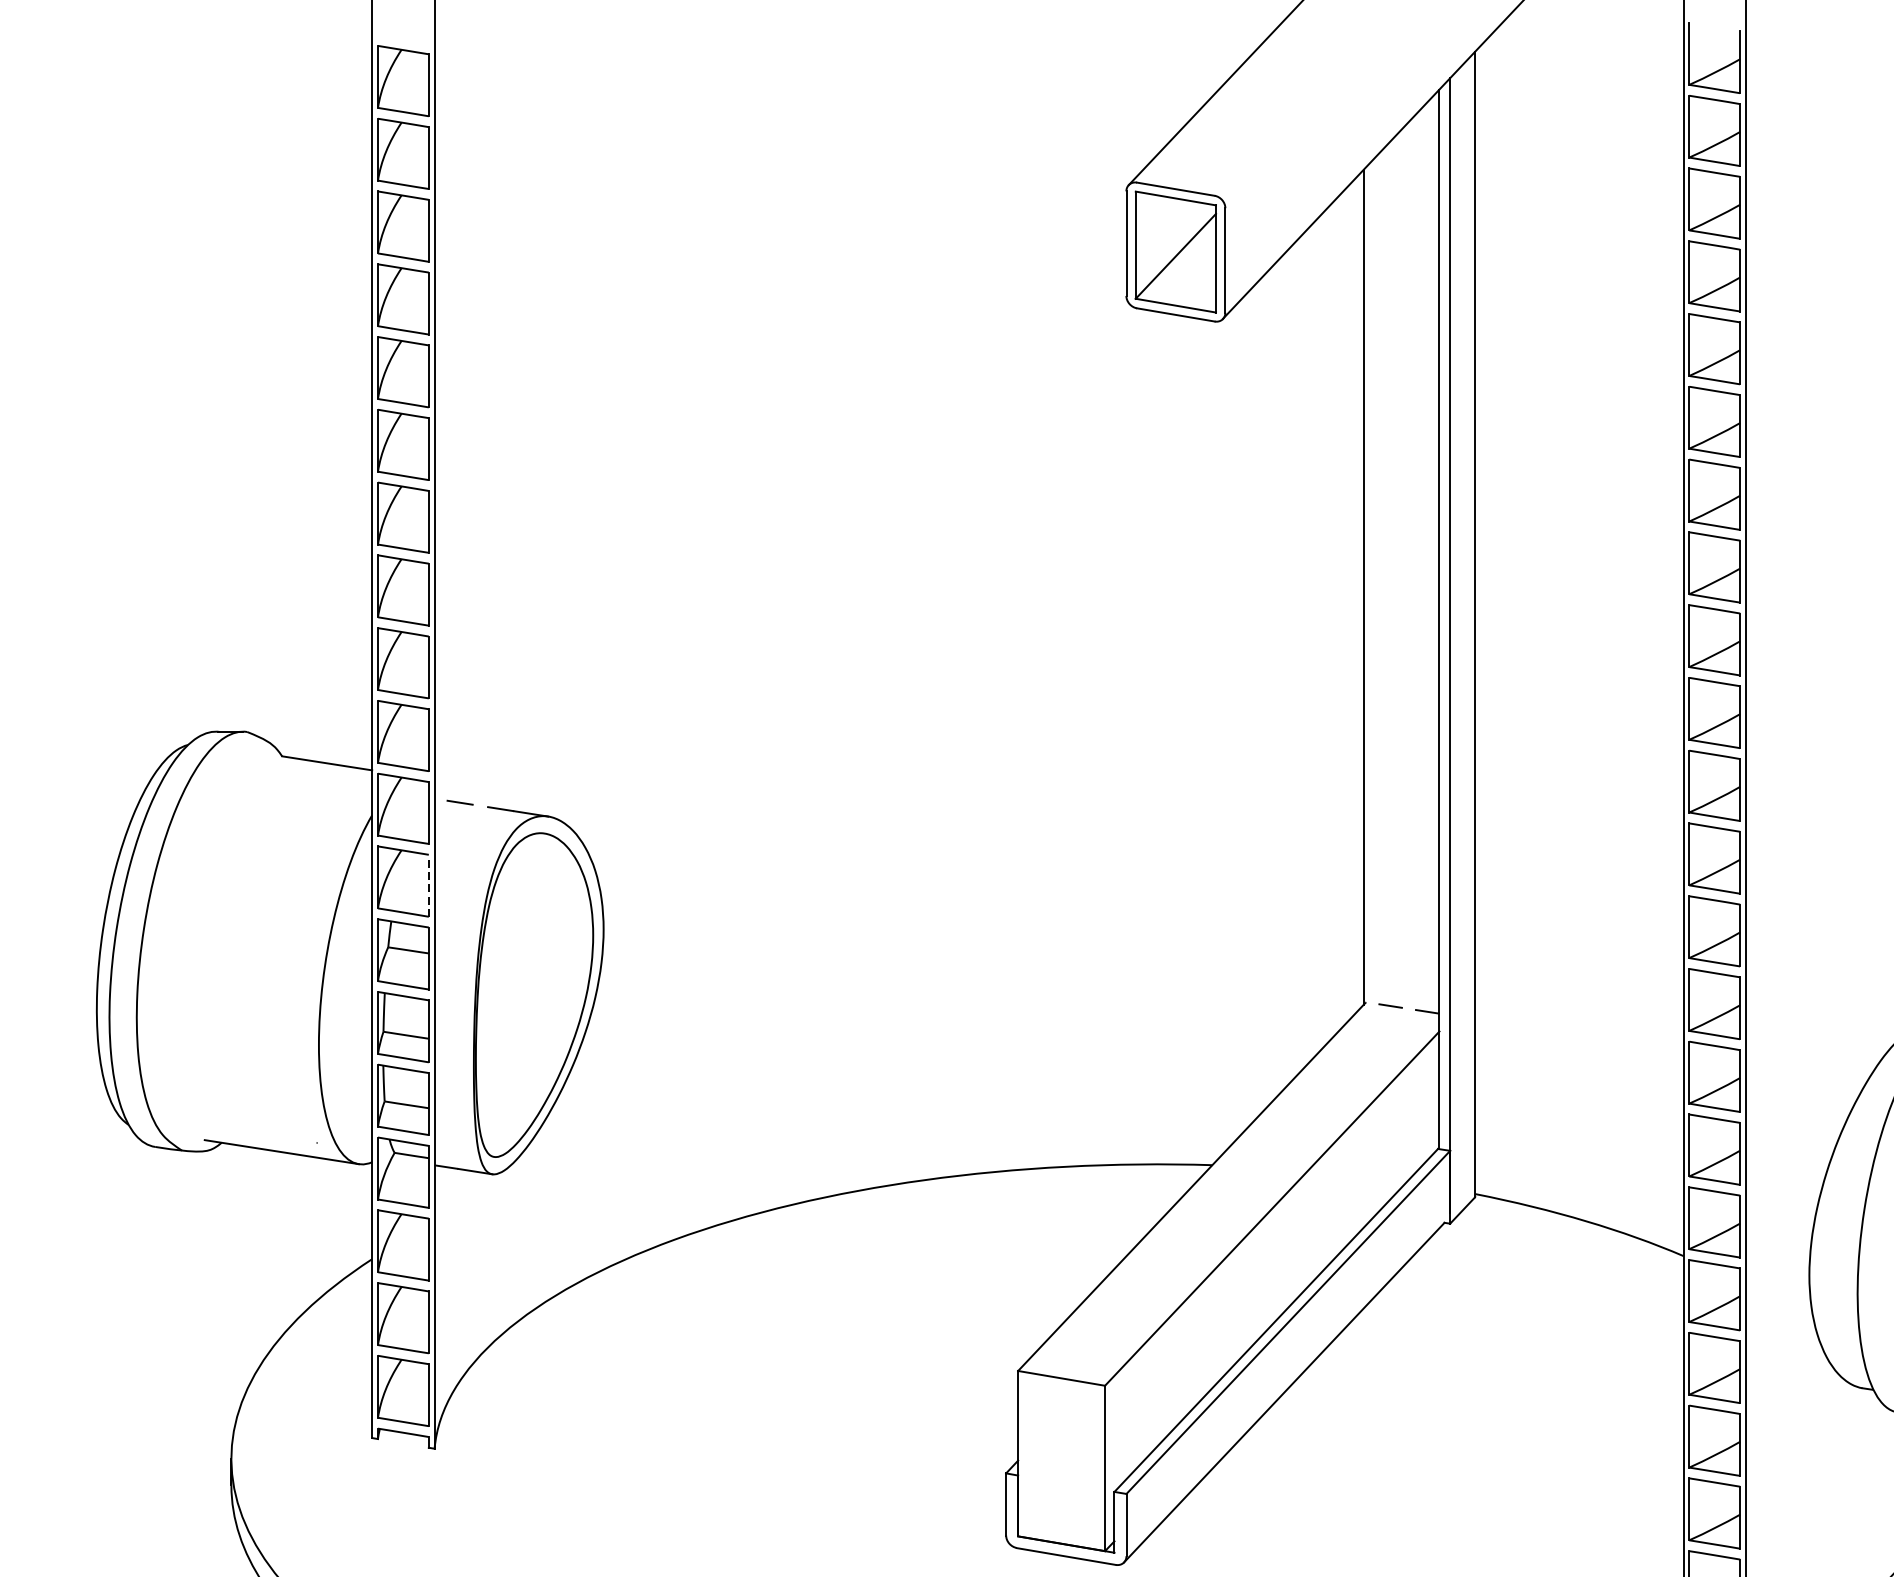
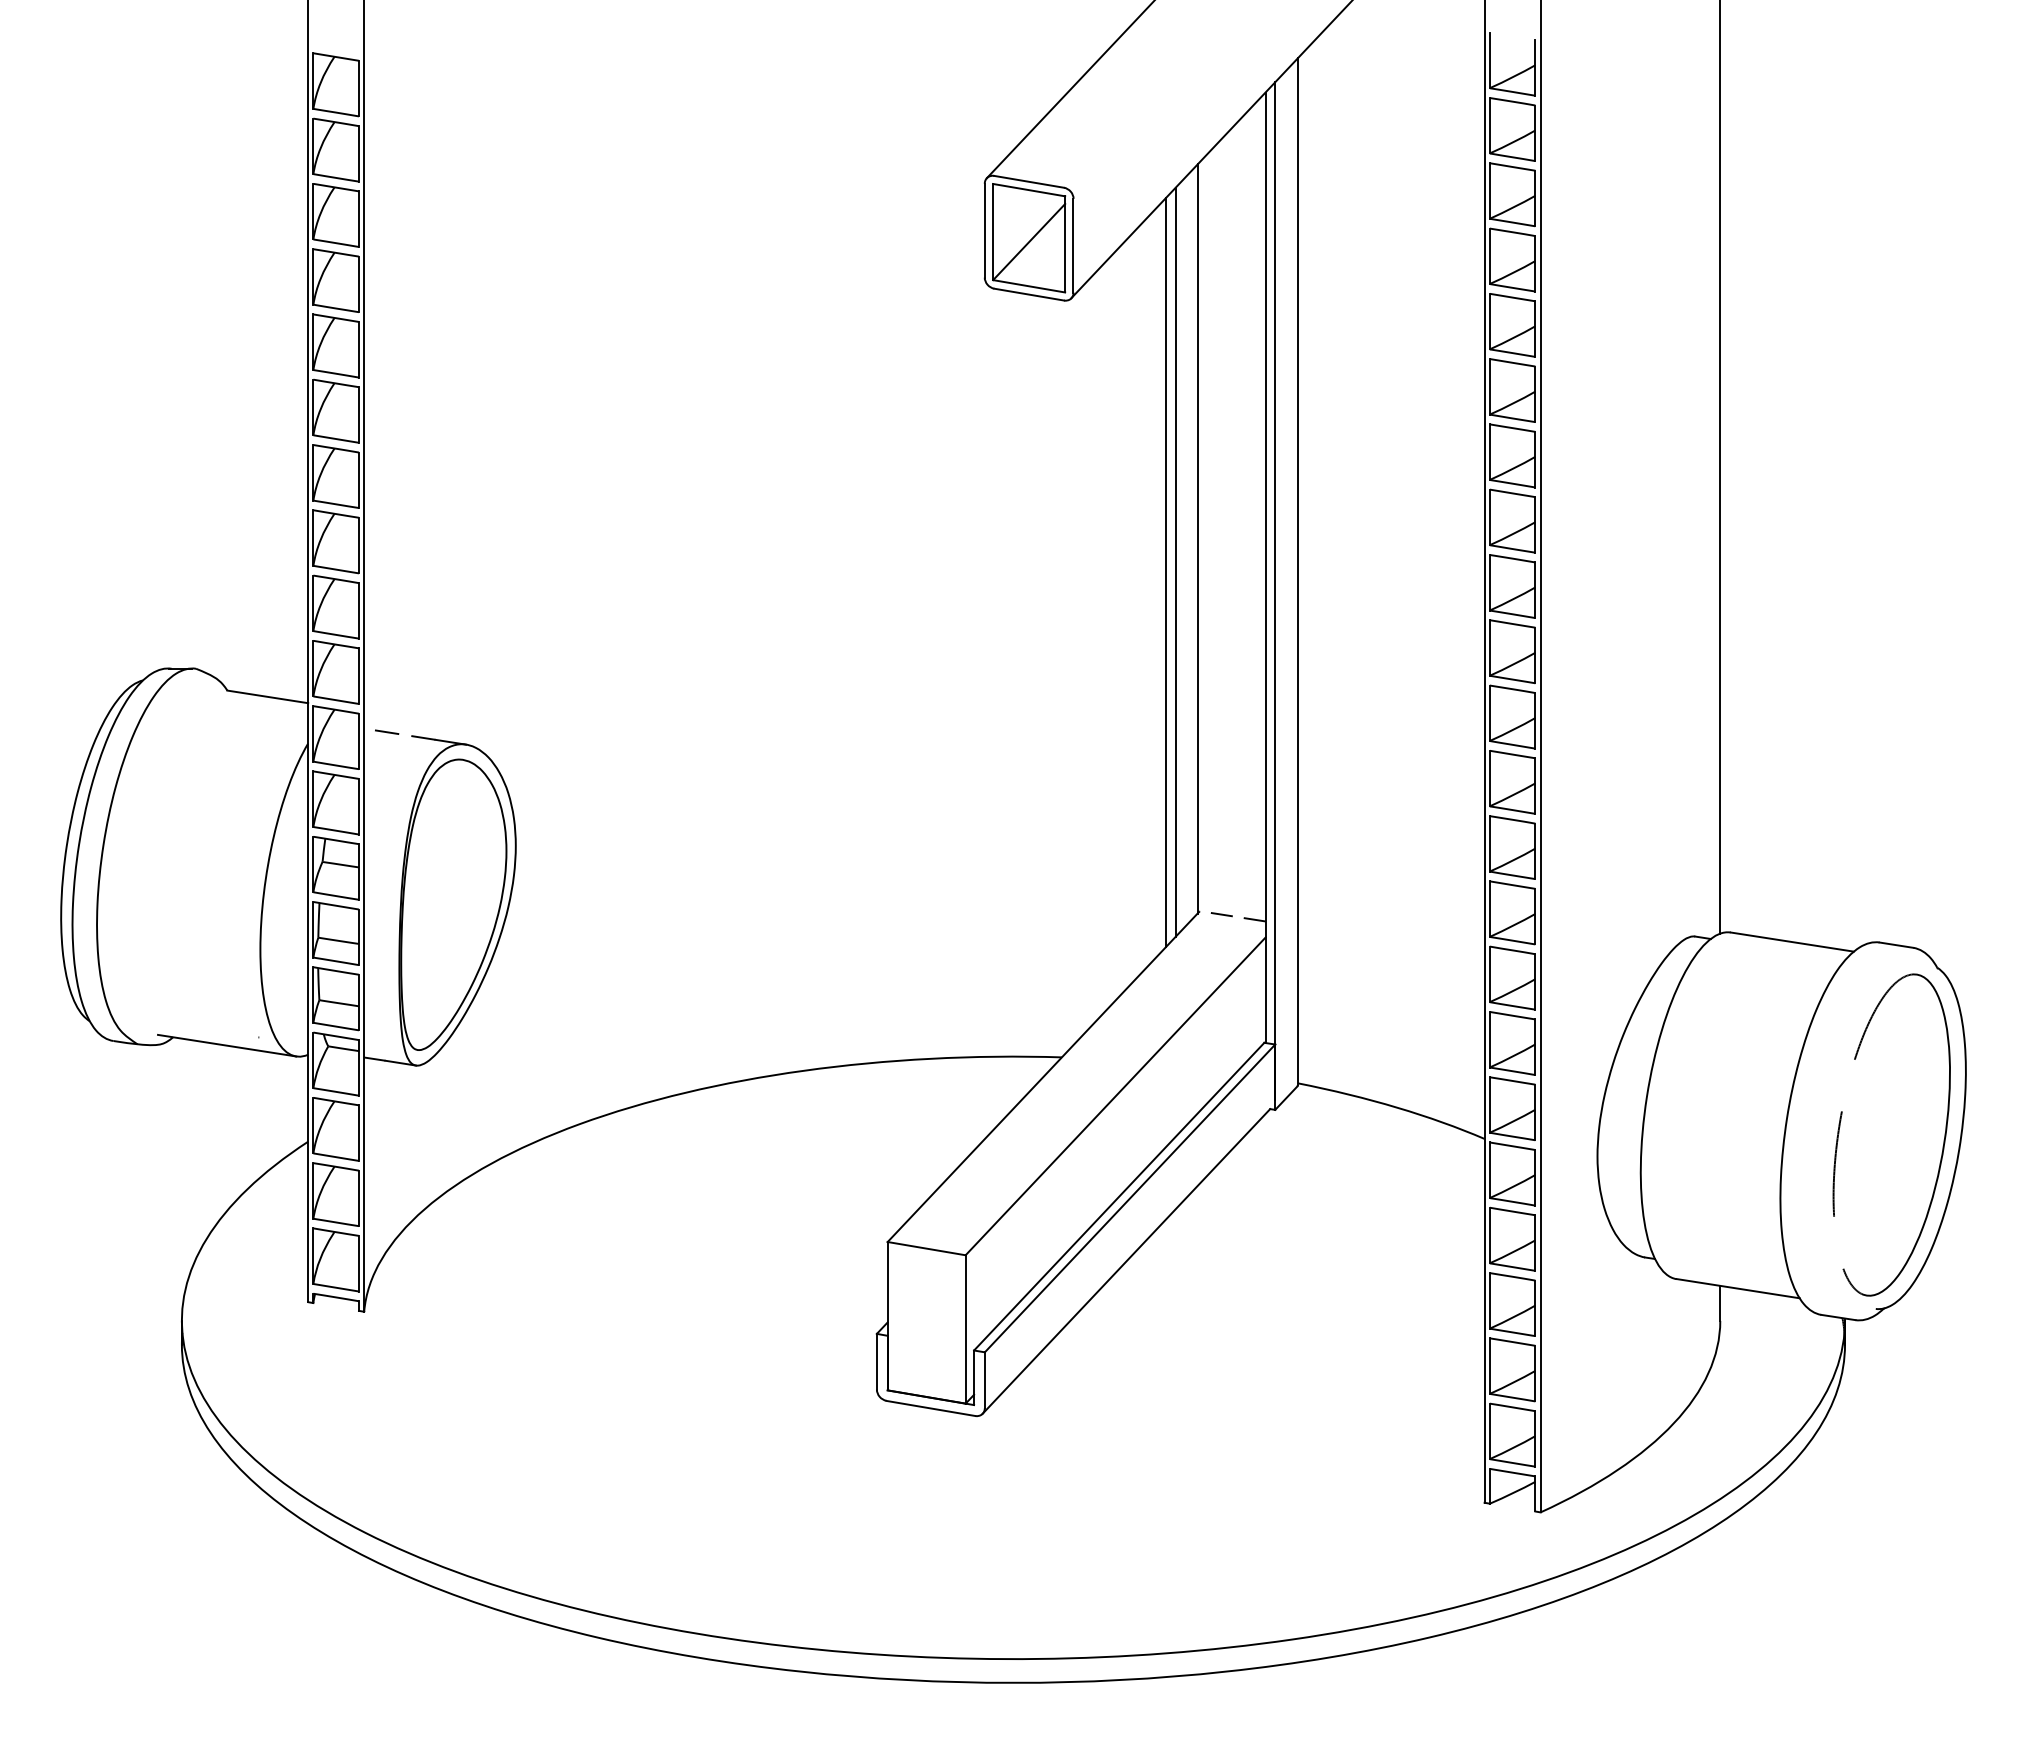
line: (1338, 612) -> (1175, 561), added
line: (1328, 624) -> (1166, 572), added
line: (429, 885) -> (359, 806), dashed -> solid

